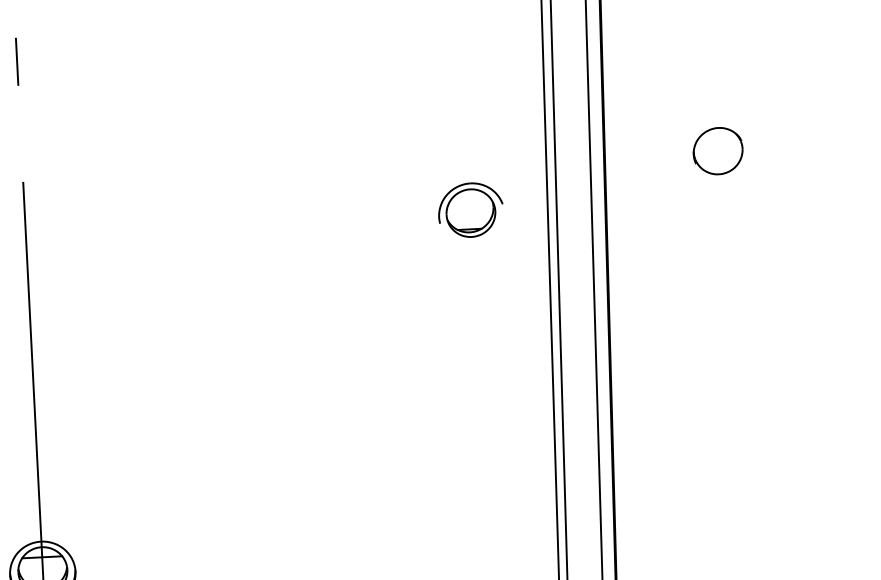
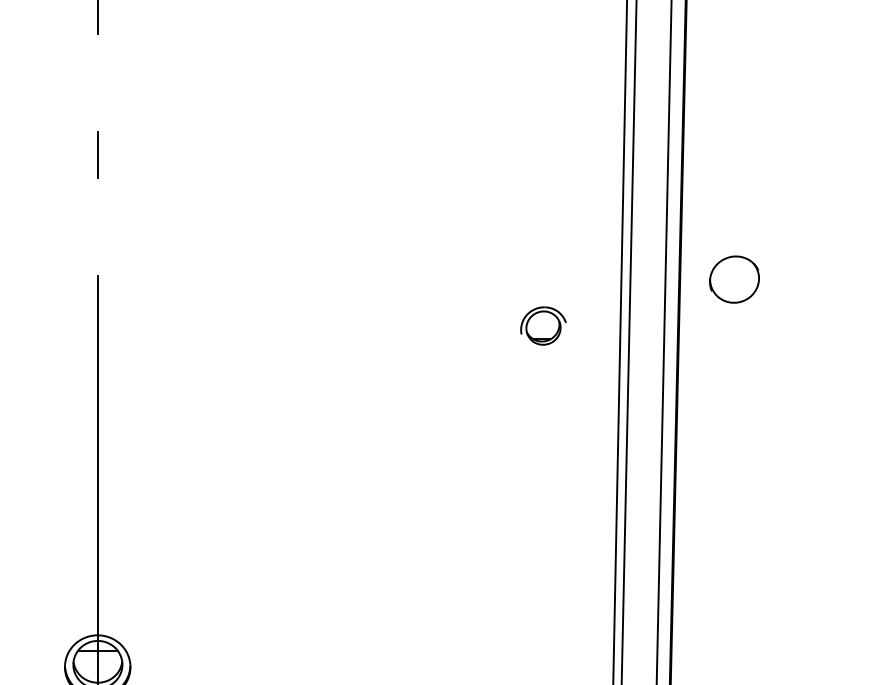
part: (718, 151) -> (734, 279), moved
part: (470, 209) -> (543, 325), size x0.7

